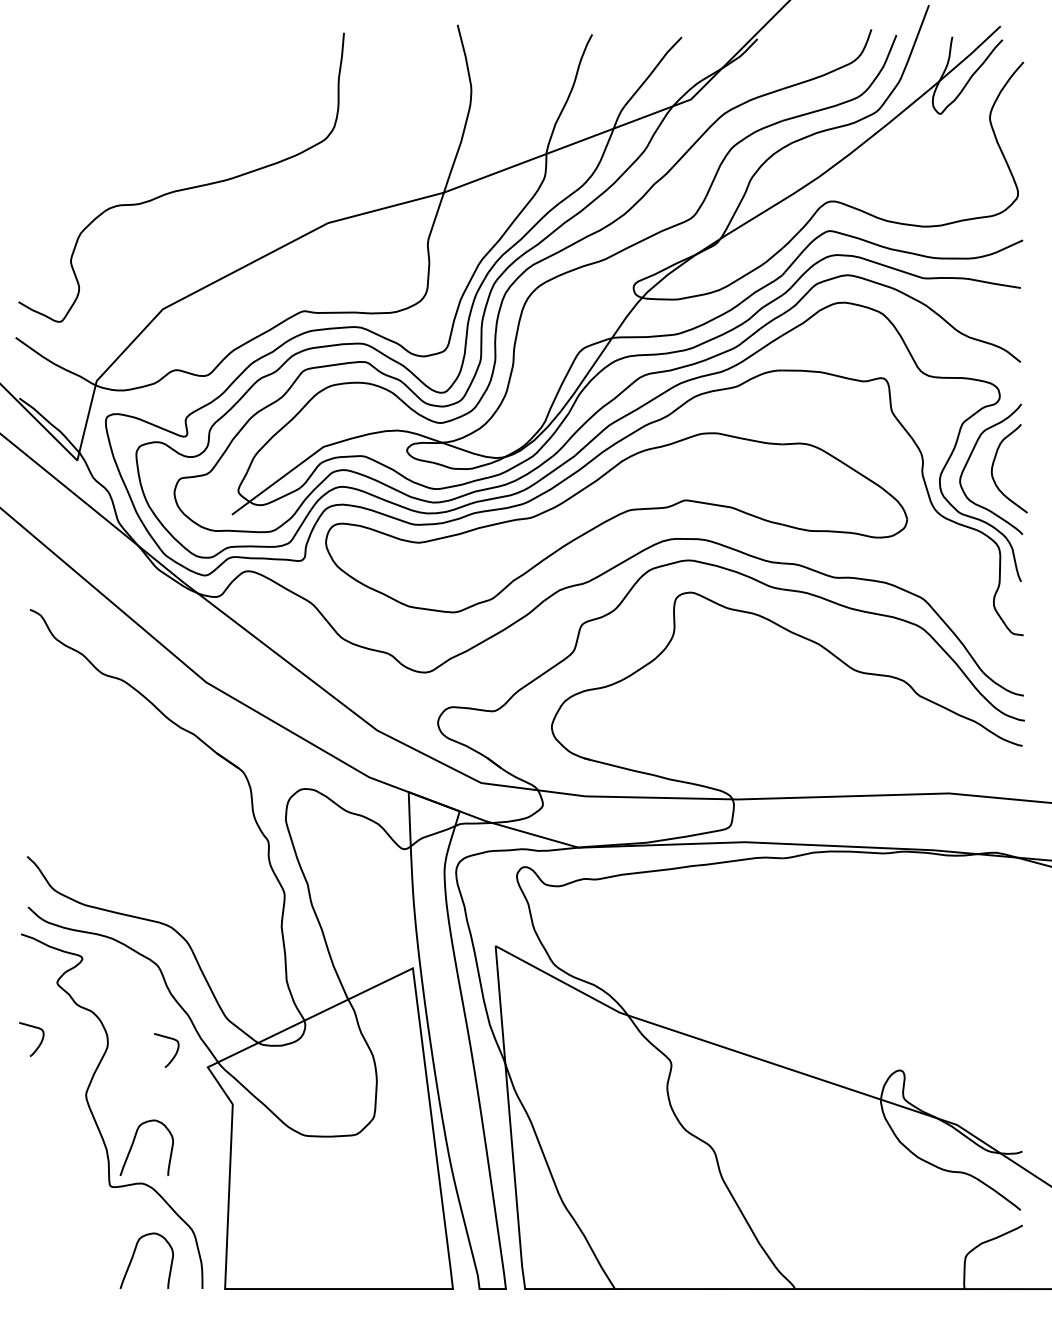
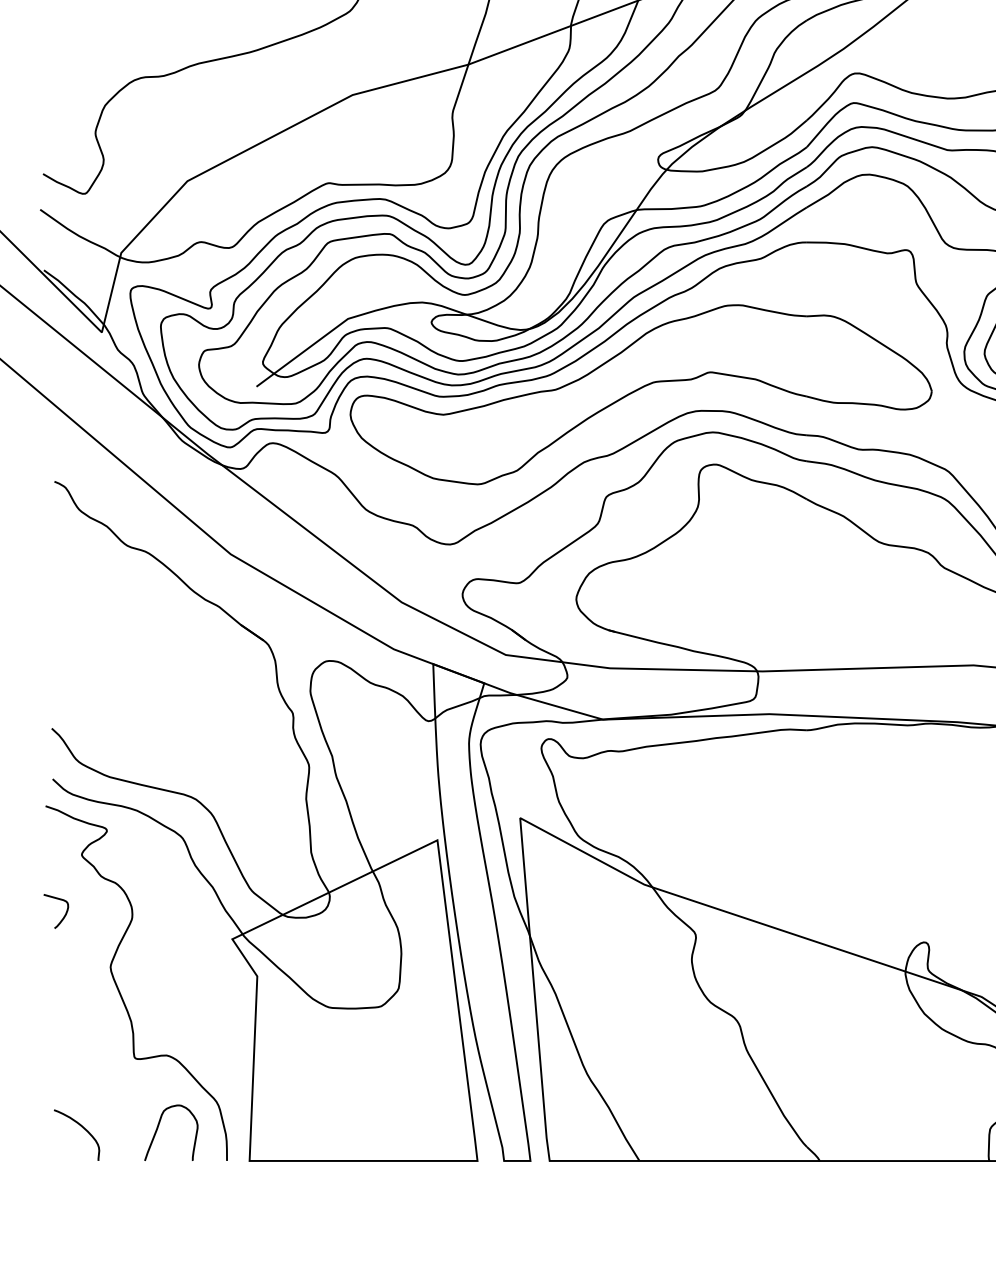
curve: (174, 1054) -> (199, 926), removed
curve: (133, 1144) -> (158, 1016), removed
curve: (58, 1256) -> (83, 1128), added

